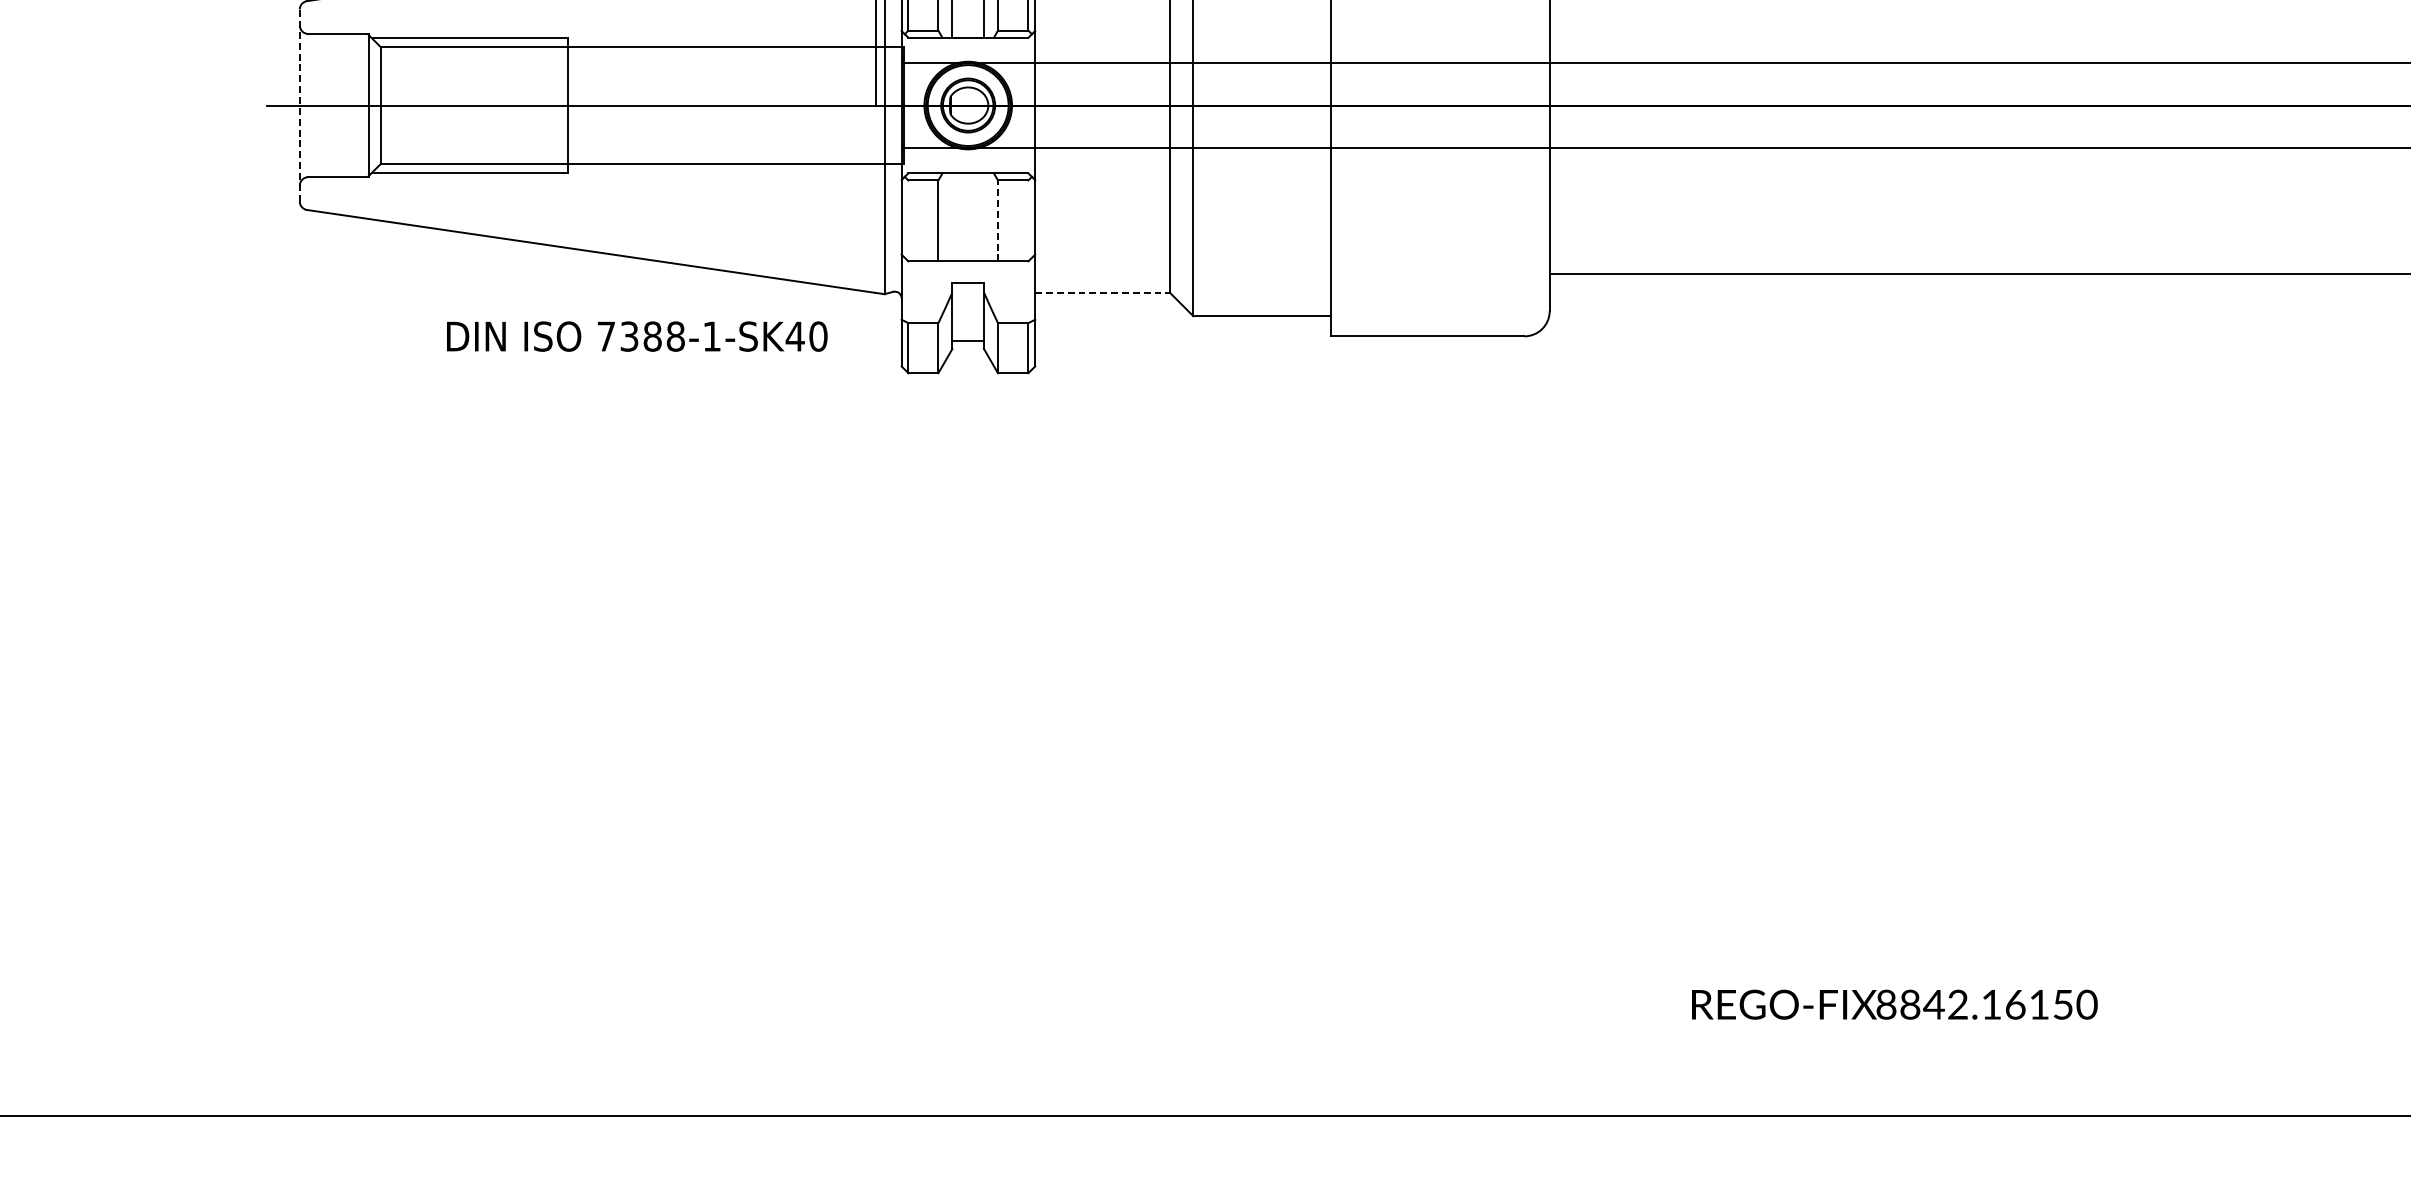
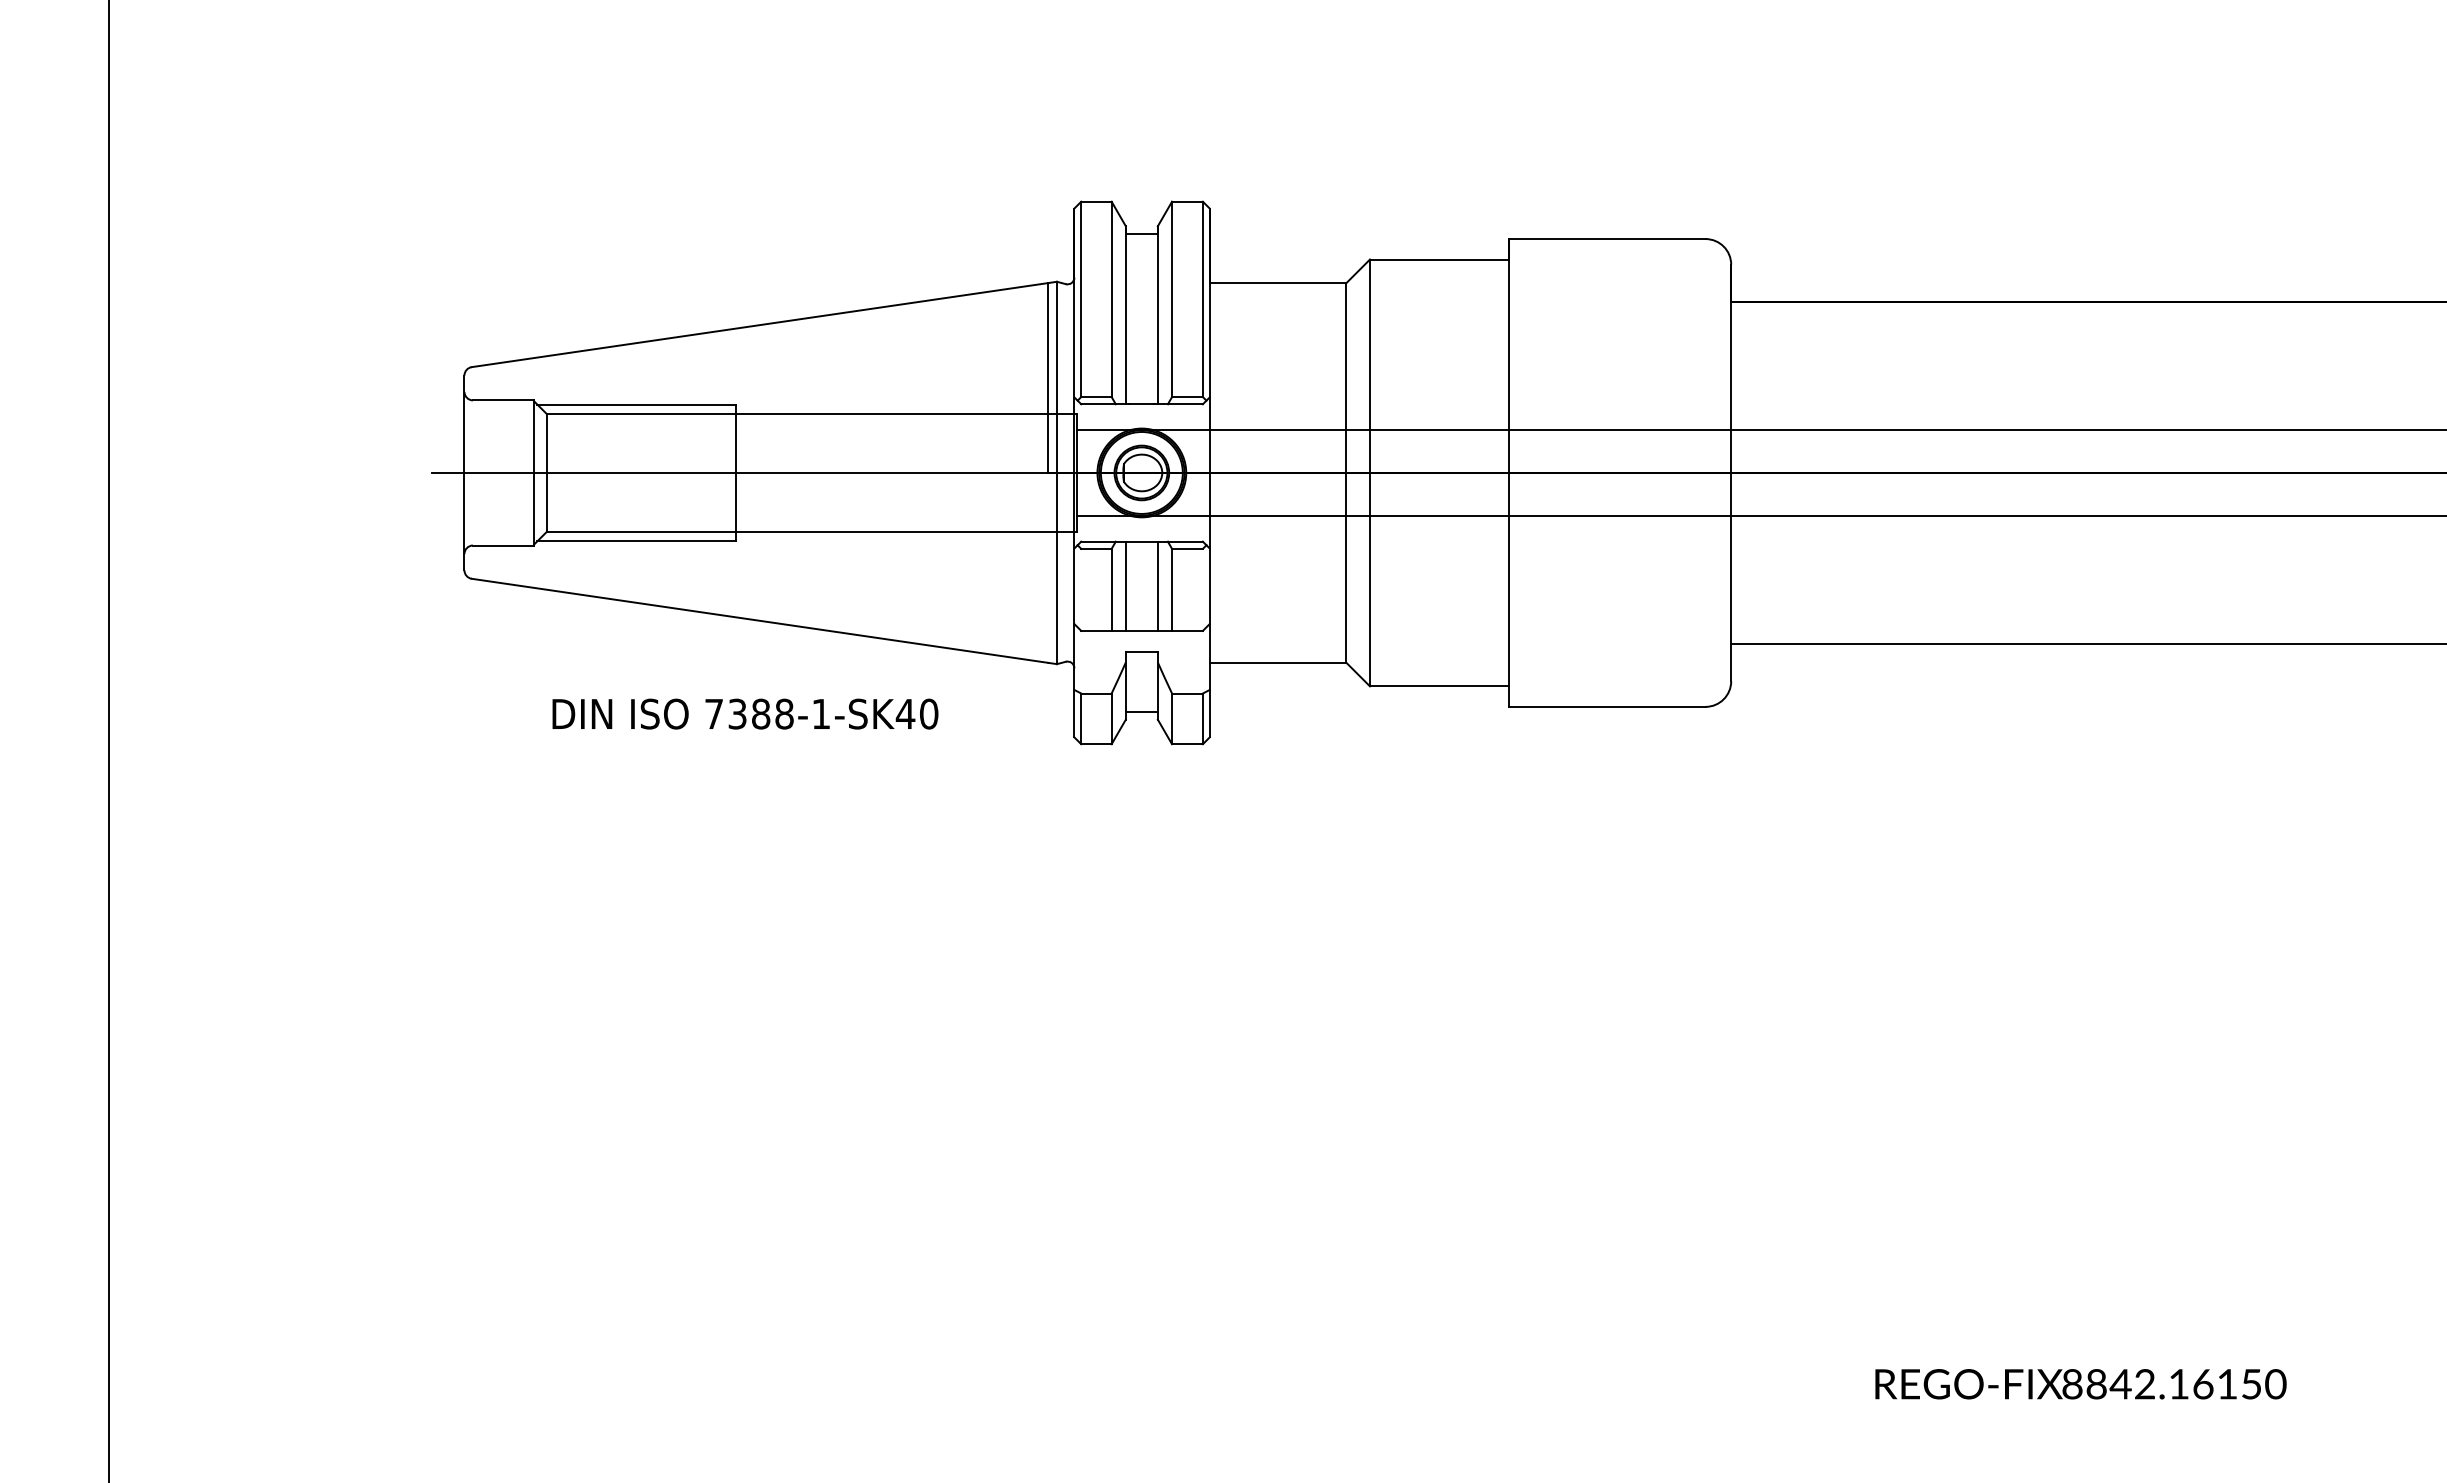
line: (299, 105) -> (464, 472), dashed -> solid
line: (952, 216) -> (1125, 585), added
line: (983, 216) -> (1157, 585), added
line: (998, 220) -> (1172, 589), dashed -> solid
line: (1103, 292) -> (1278, 662), dashed -> solid
text: (637, 335) -> (745, 713), moved

